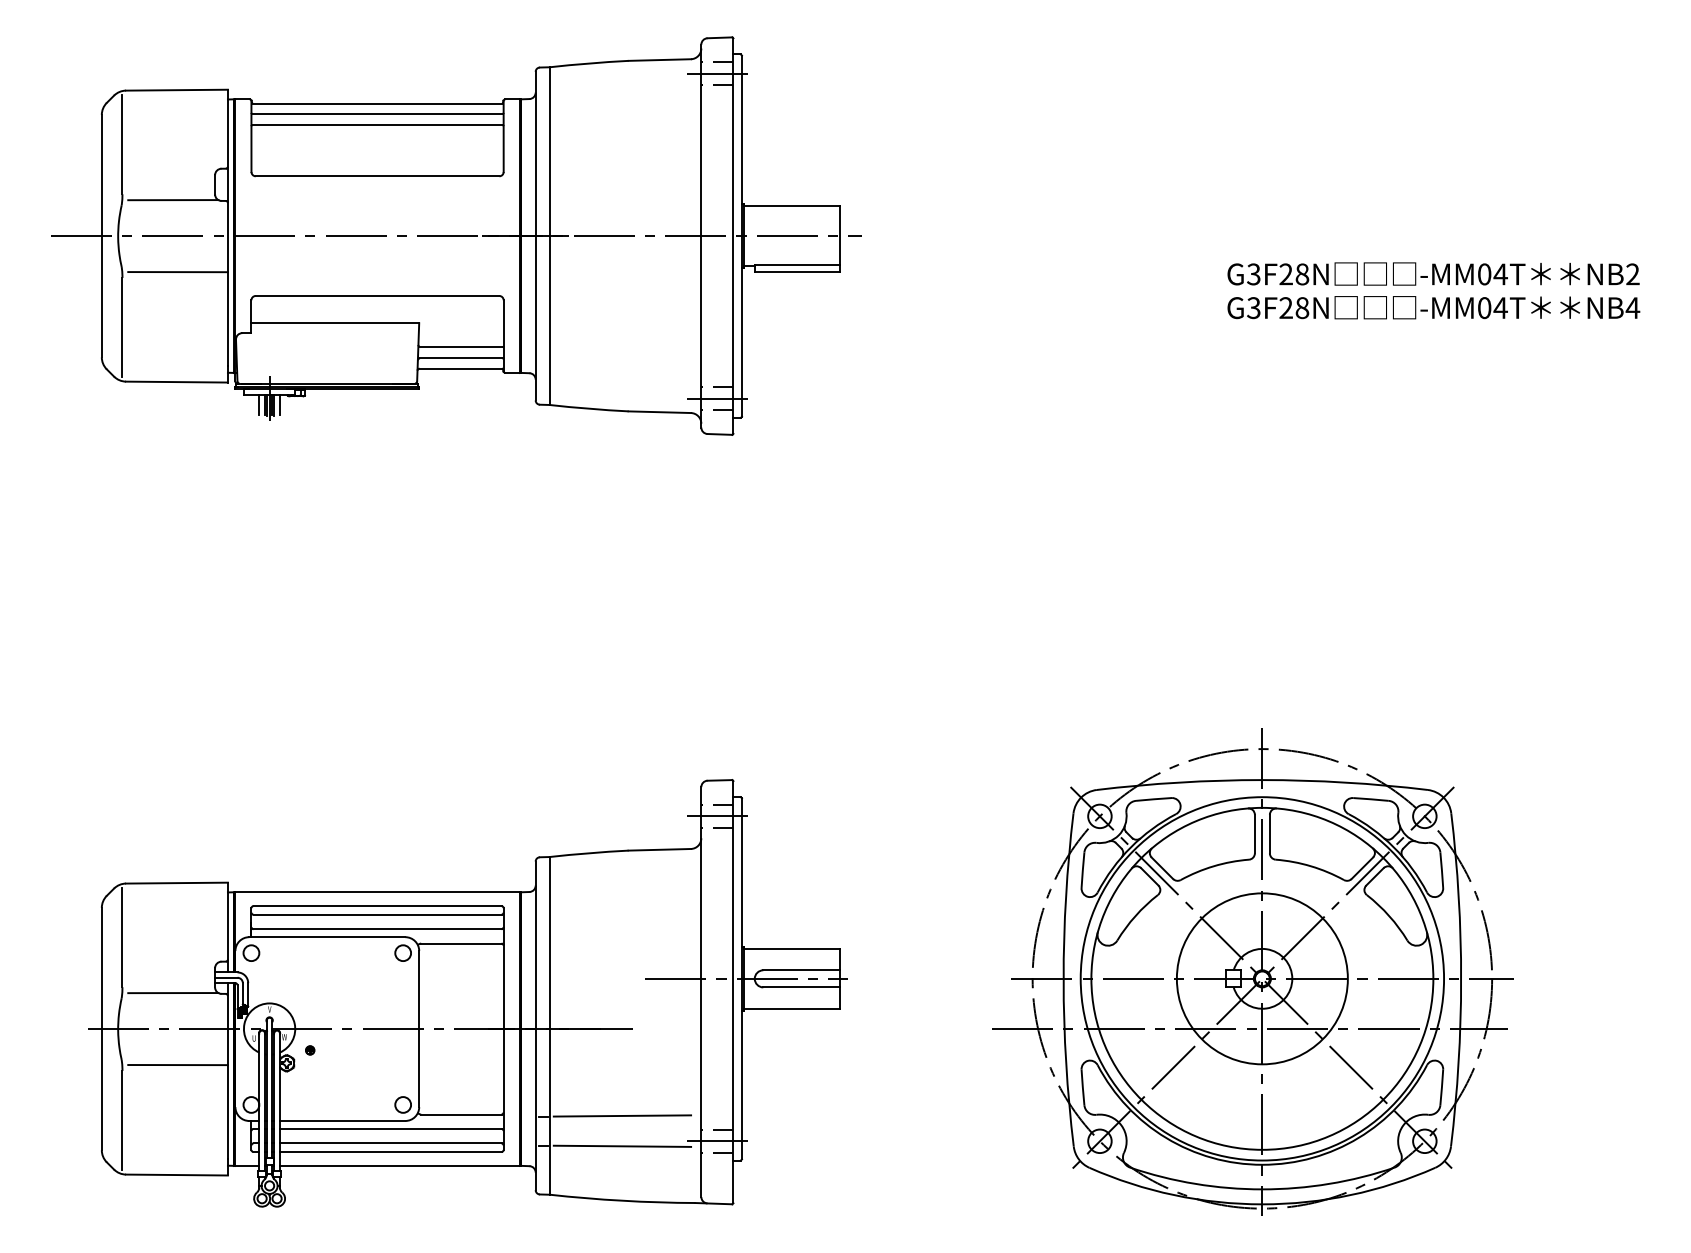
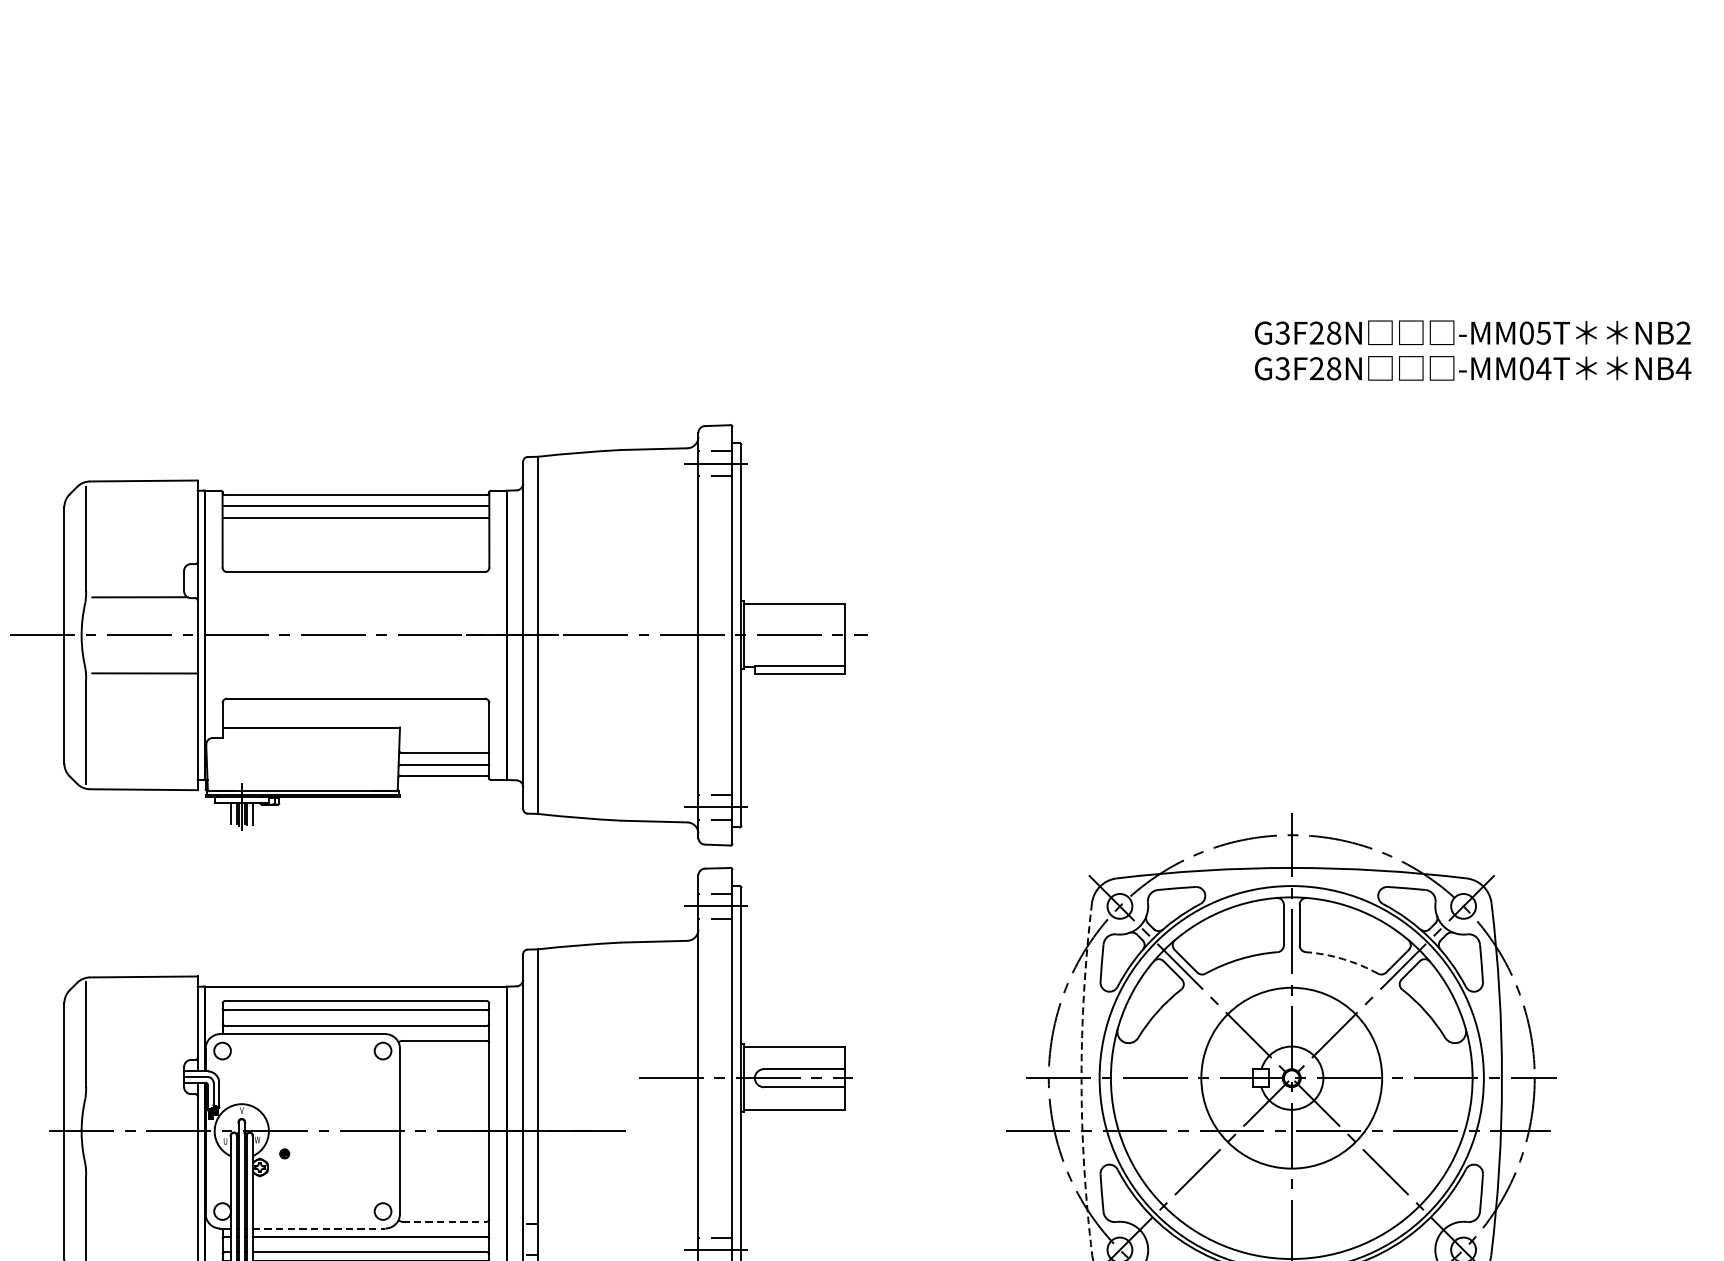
part: (456, 235) -> (439, 634), moved
text: (1500, 274) -> (1543, 333), -MM04T -> -MM05T
arc: (1310, 866) -> (1342, 959), solid -> dashed
arc: (1063, 979) -> (1081, 1078), solid -> dashed
line: (173, 993) -> (140, 1093), removed
line: (177, 1065) -> (144, 1169), removed
line: (461, 1114) -> (444, 1221), solid -> dashed
line: (622, 1115) -> (615, 1222), removed
line: (342, 1120) -> (318, 1228), solid -> dashed
line: (622, 1145) -> (615, 1254), removed

